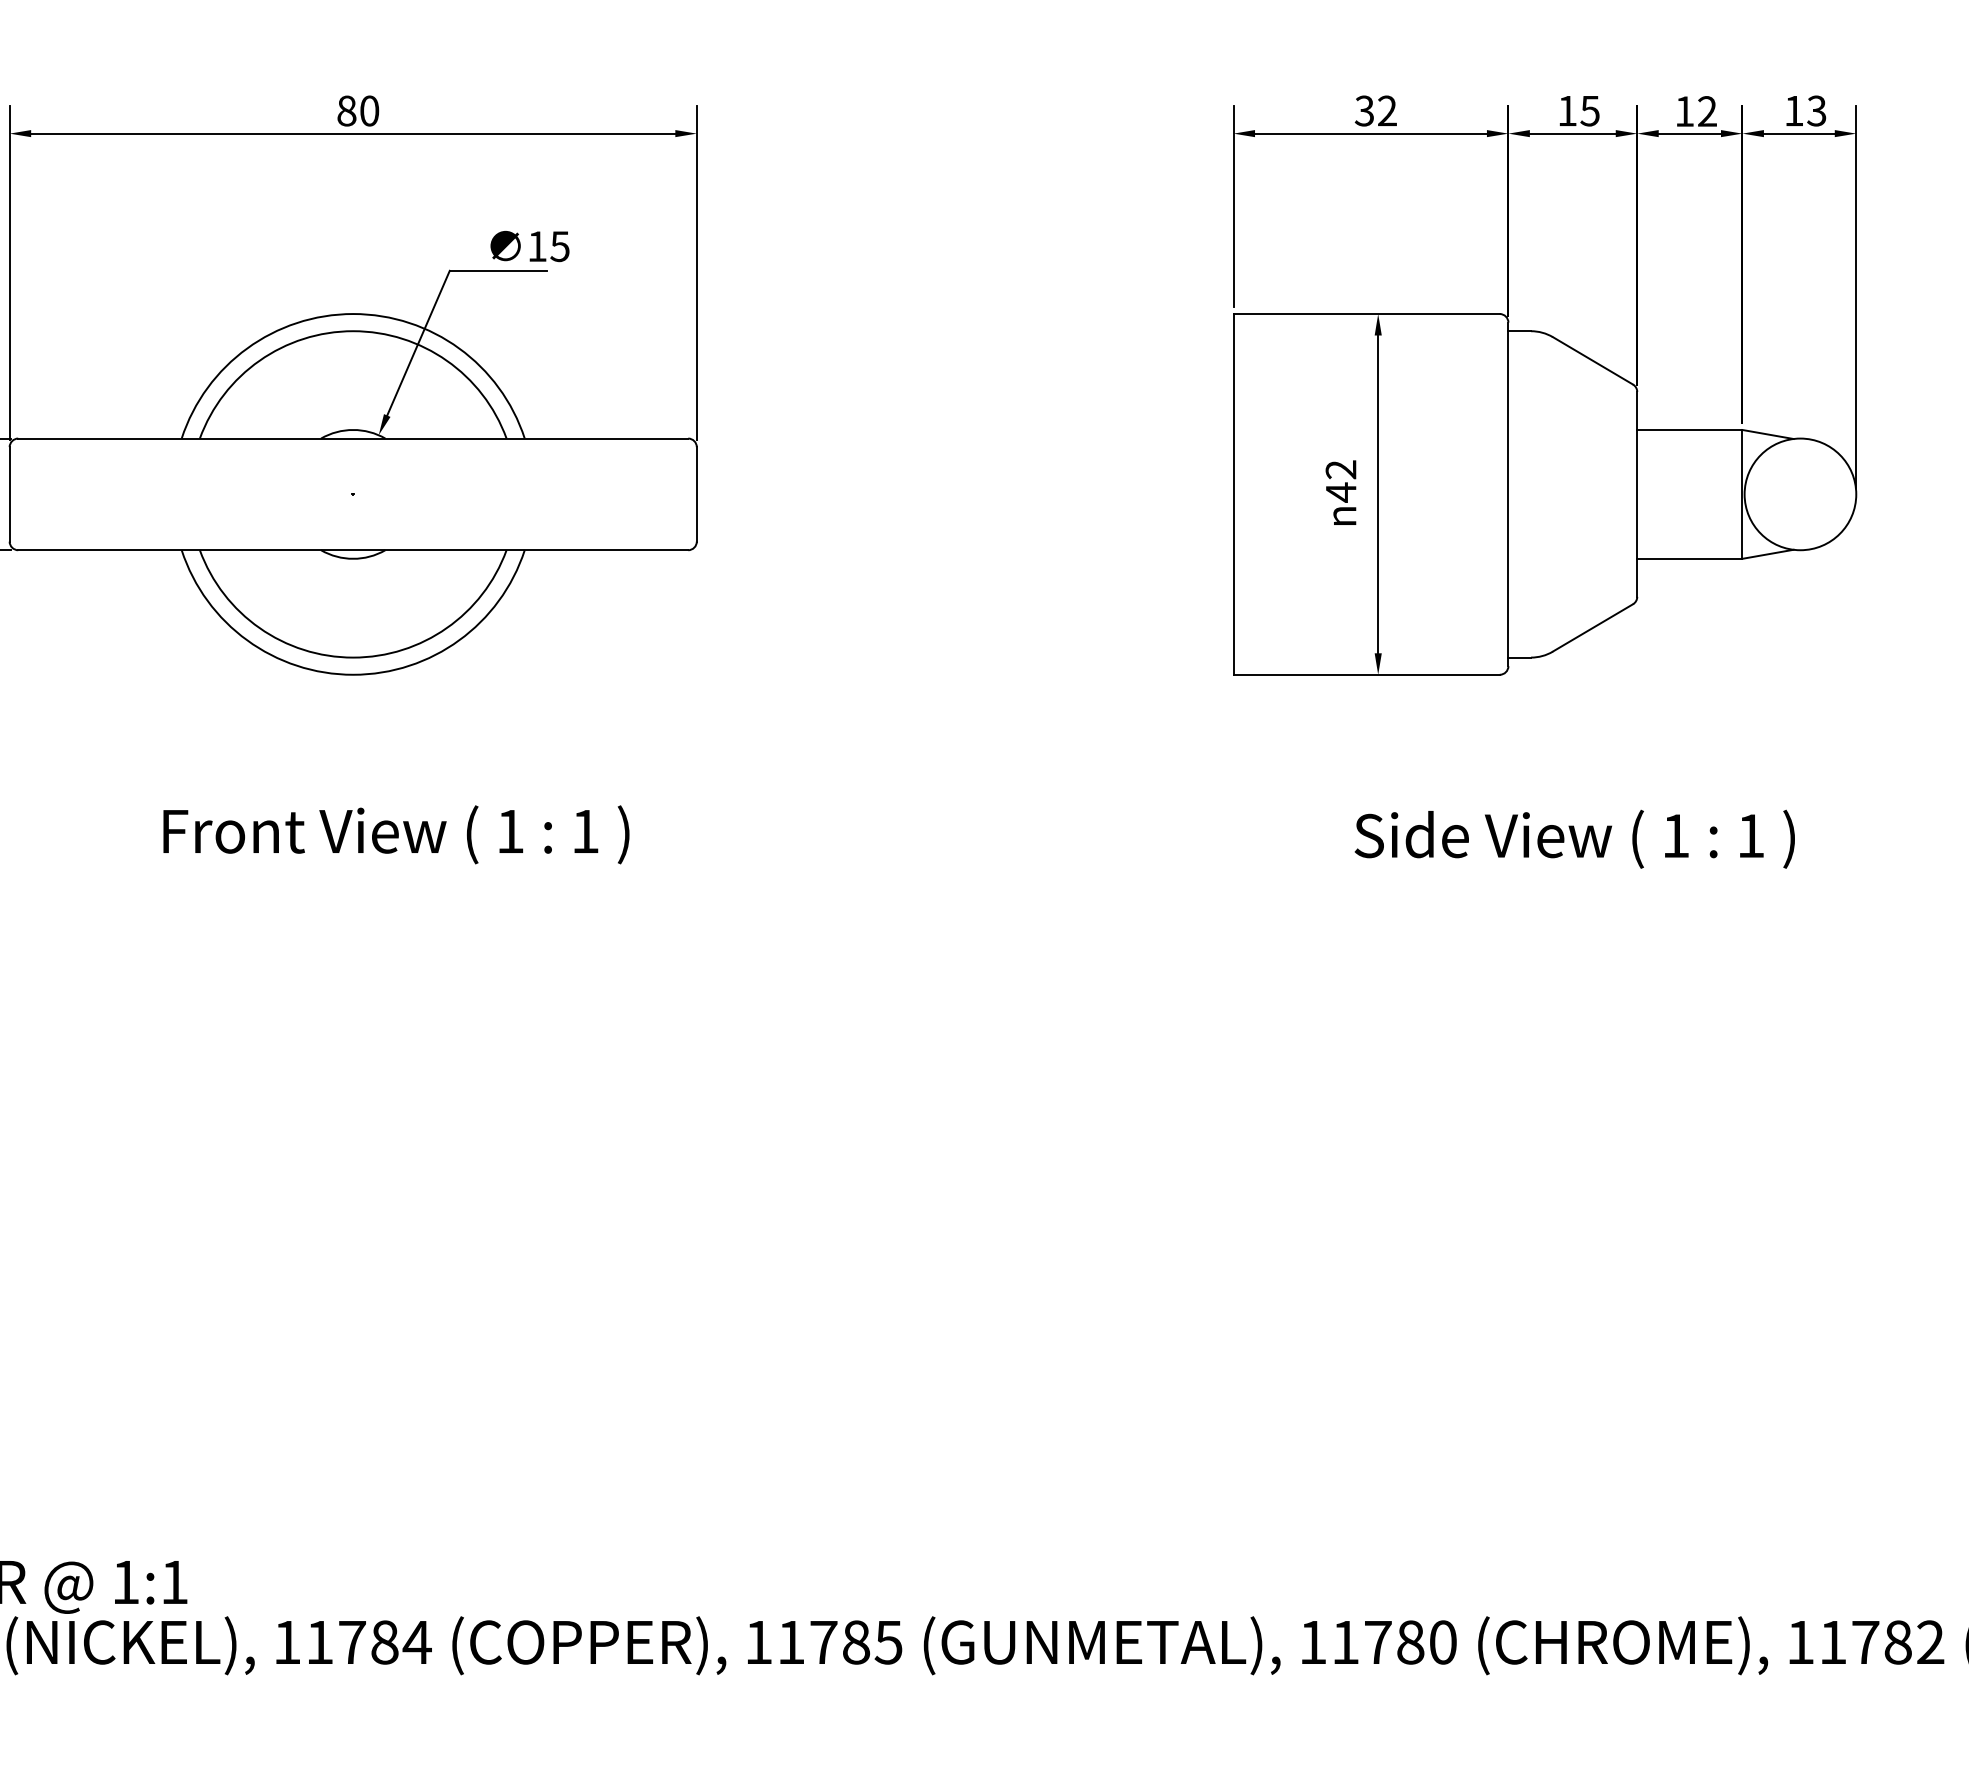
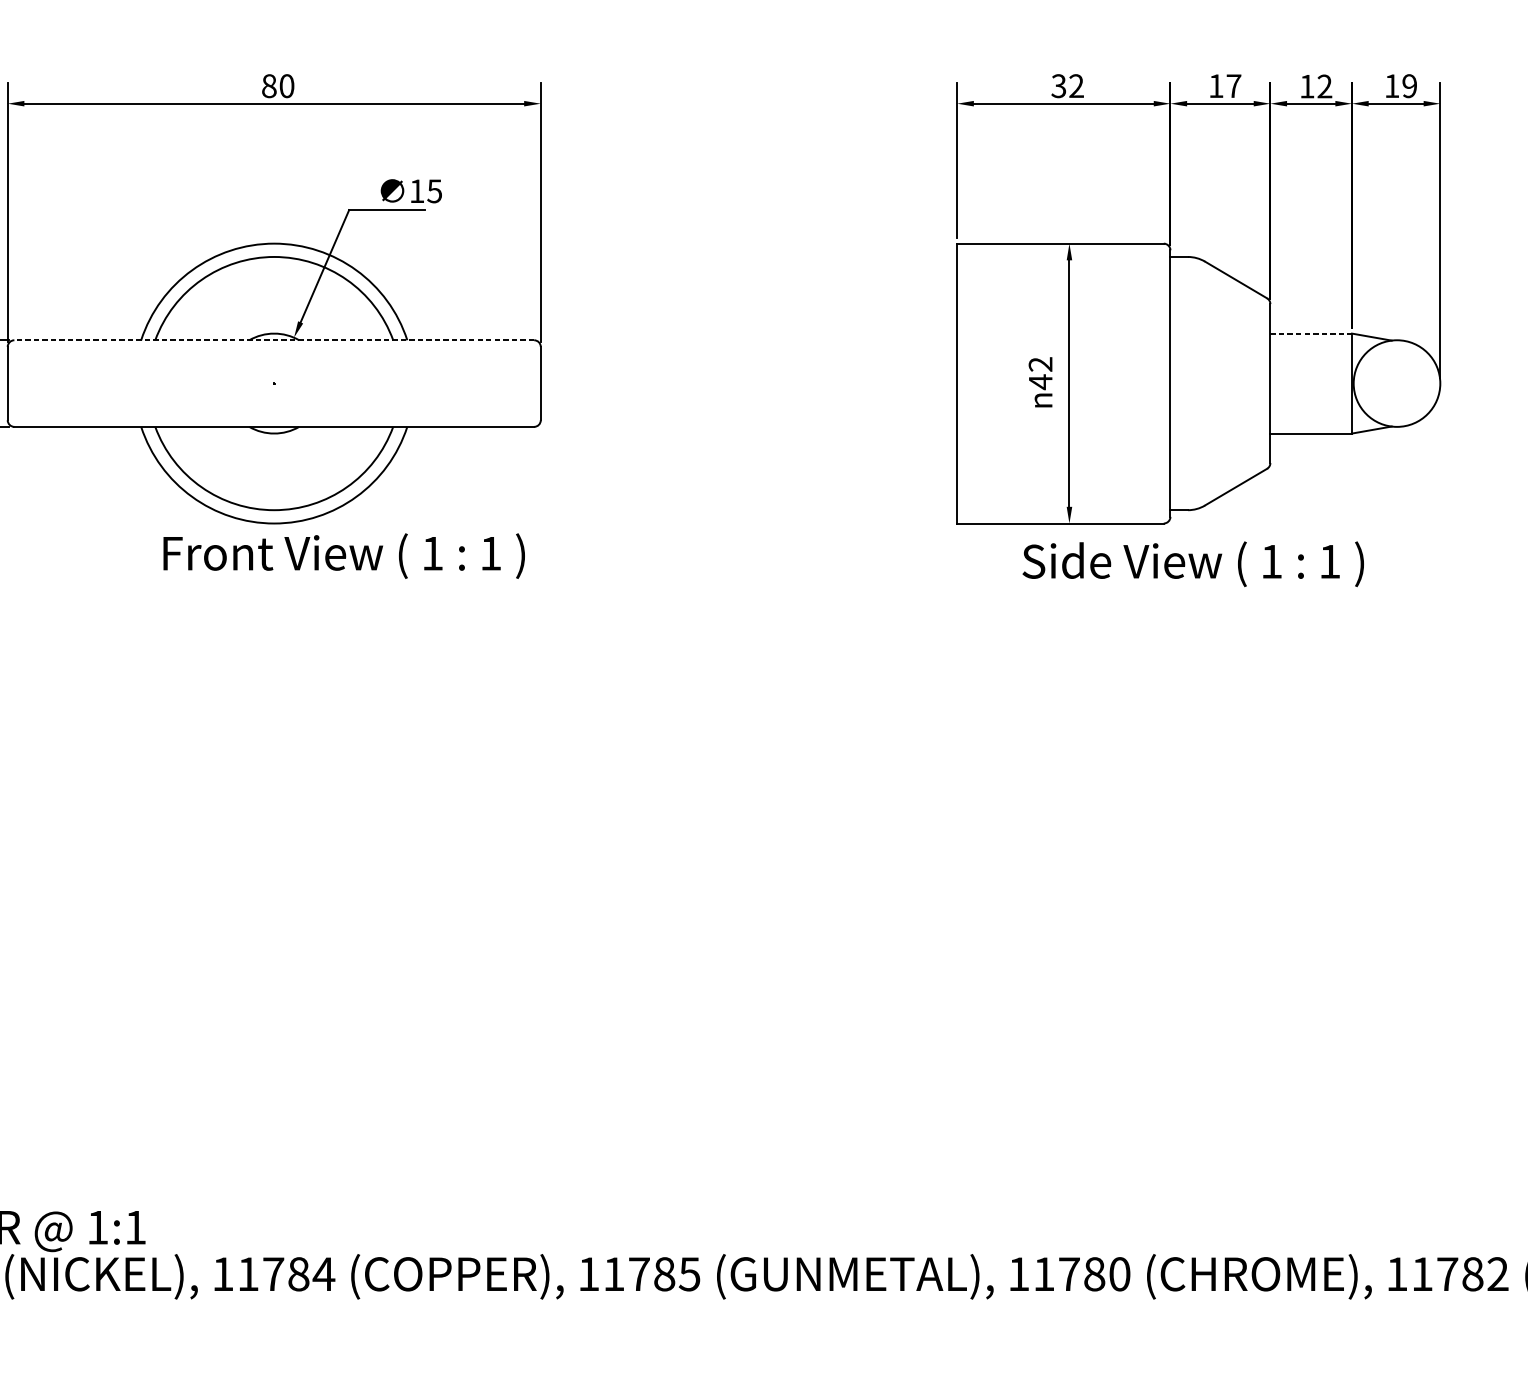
text: (1816, 110) -> (1409, 85), 13 -> 19
text: (1589, 111) -> (1233, 86), 15 -> 17
line: (1689, 429) -> (1310, 333), solid -> dashed
line: (353, 438) -> (274, 340), solid -> dashed
text: (396, 834) -> (344, 555), moved
text: (1574, 838) -> (1193, 563), moved

